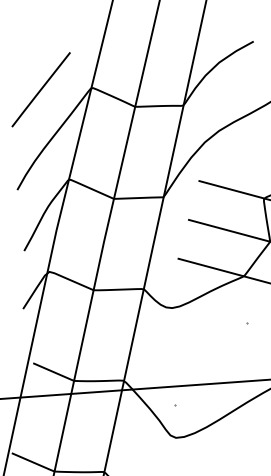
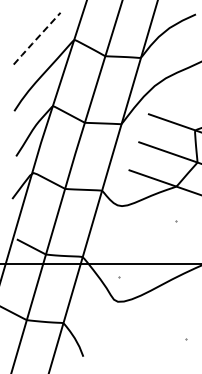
line: (40, 90) -> (36, 39), solid -> dashed

